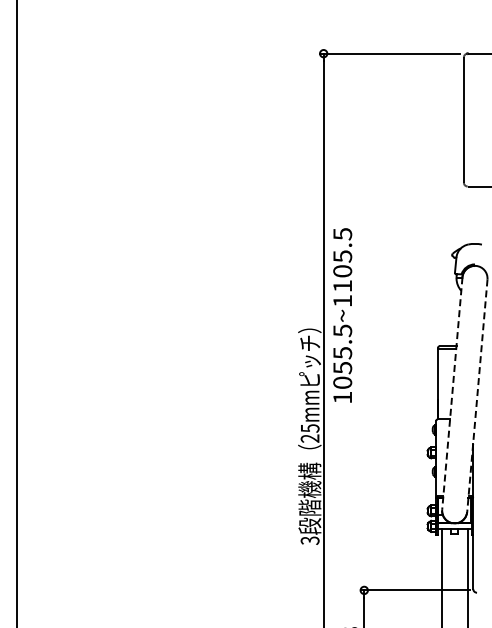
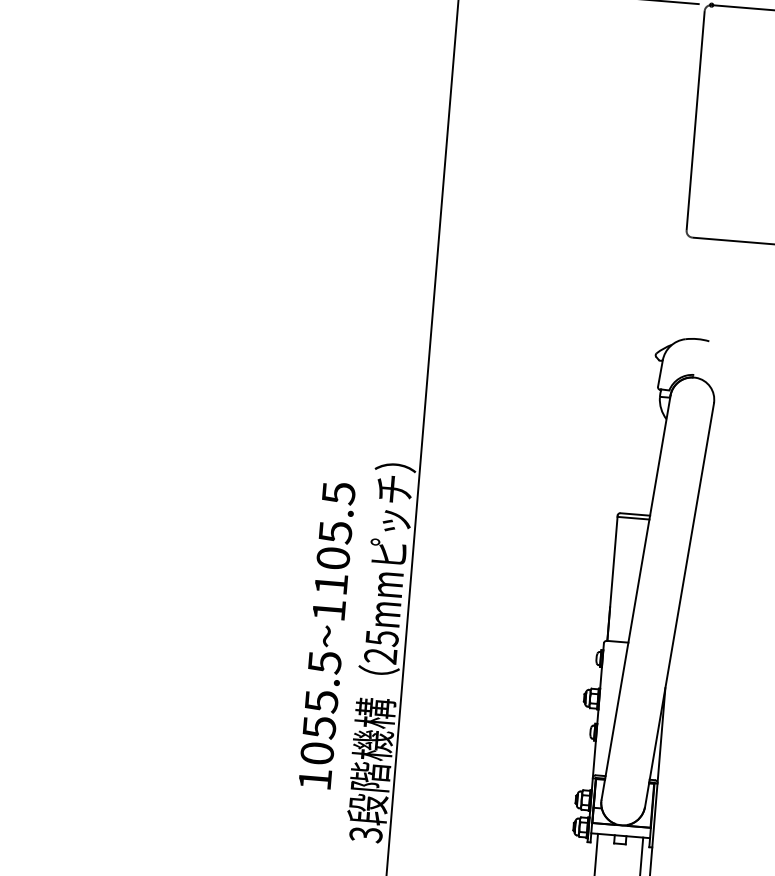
text: (342, 315) -> (326, 635), moved
line: (452, 393) -> (636, 597), dashed -> solid
line: (477, 395) -> (679, 604), dashed -> solid

